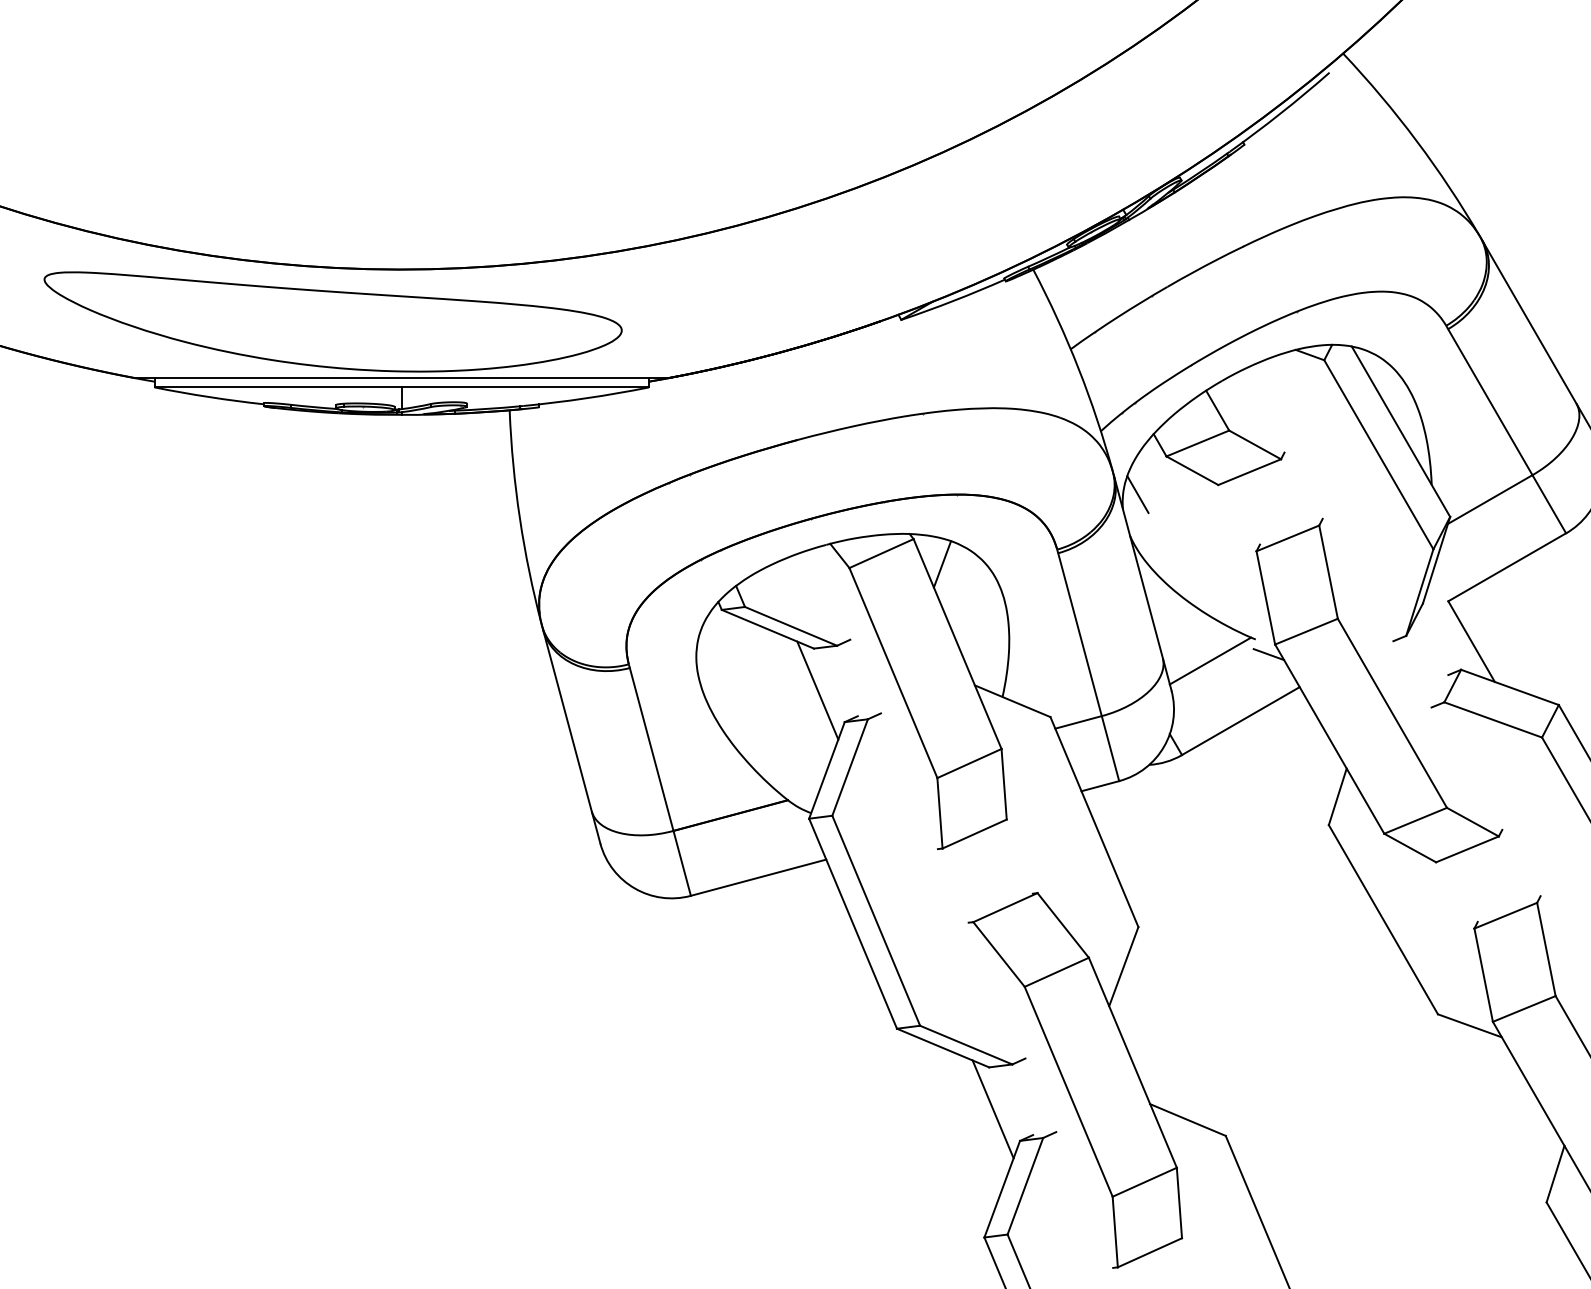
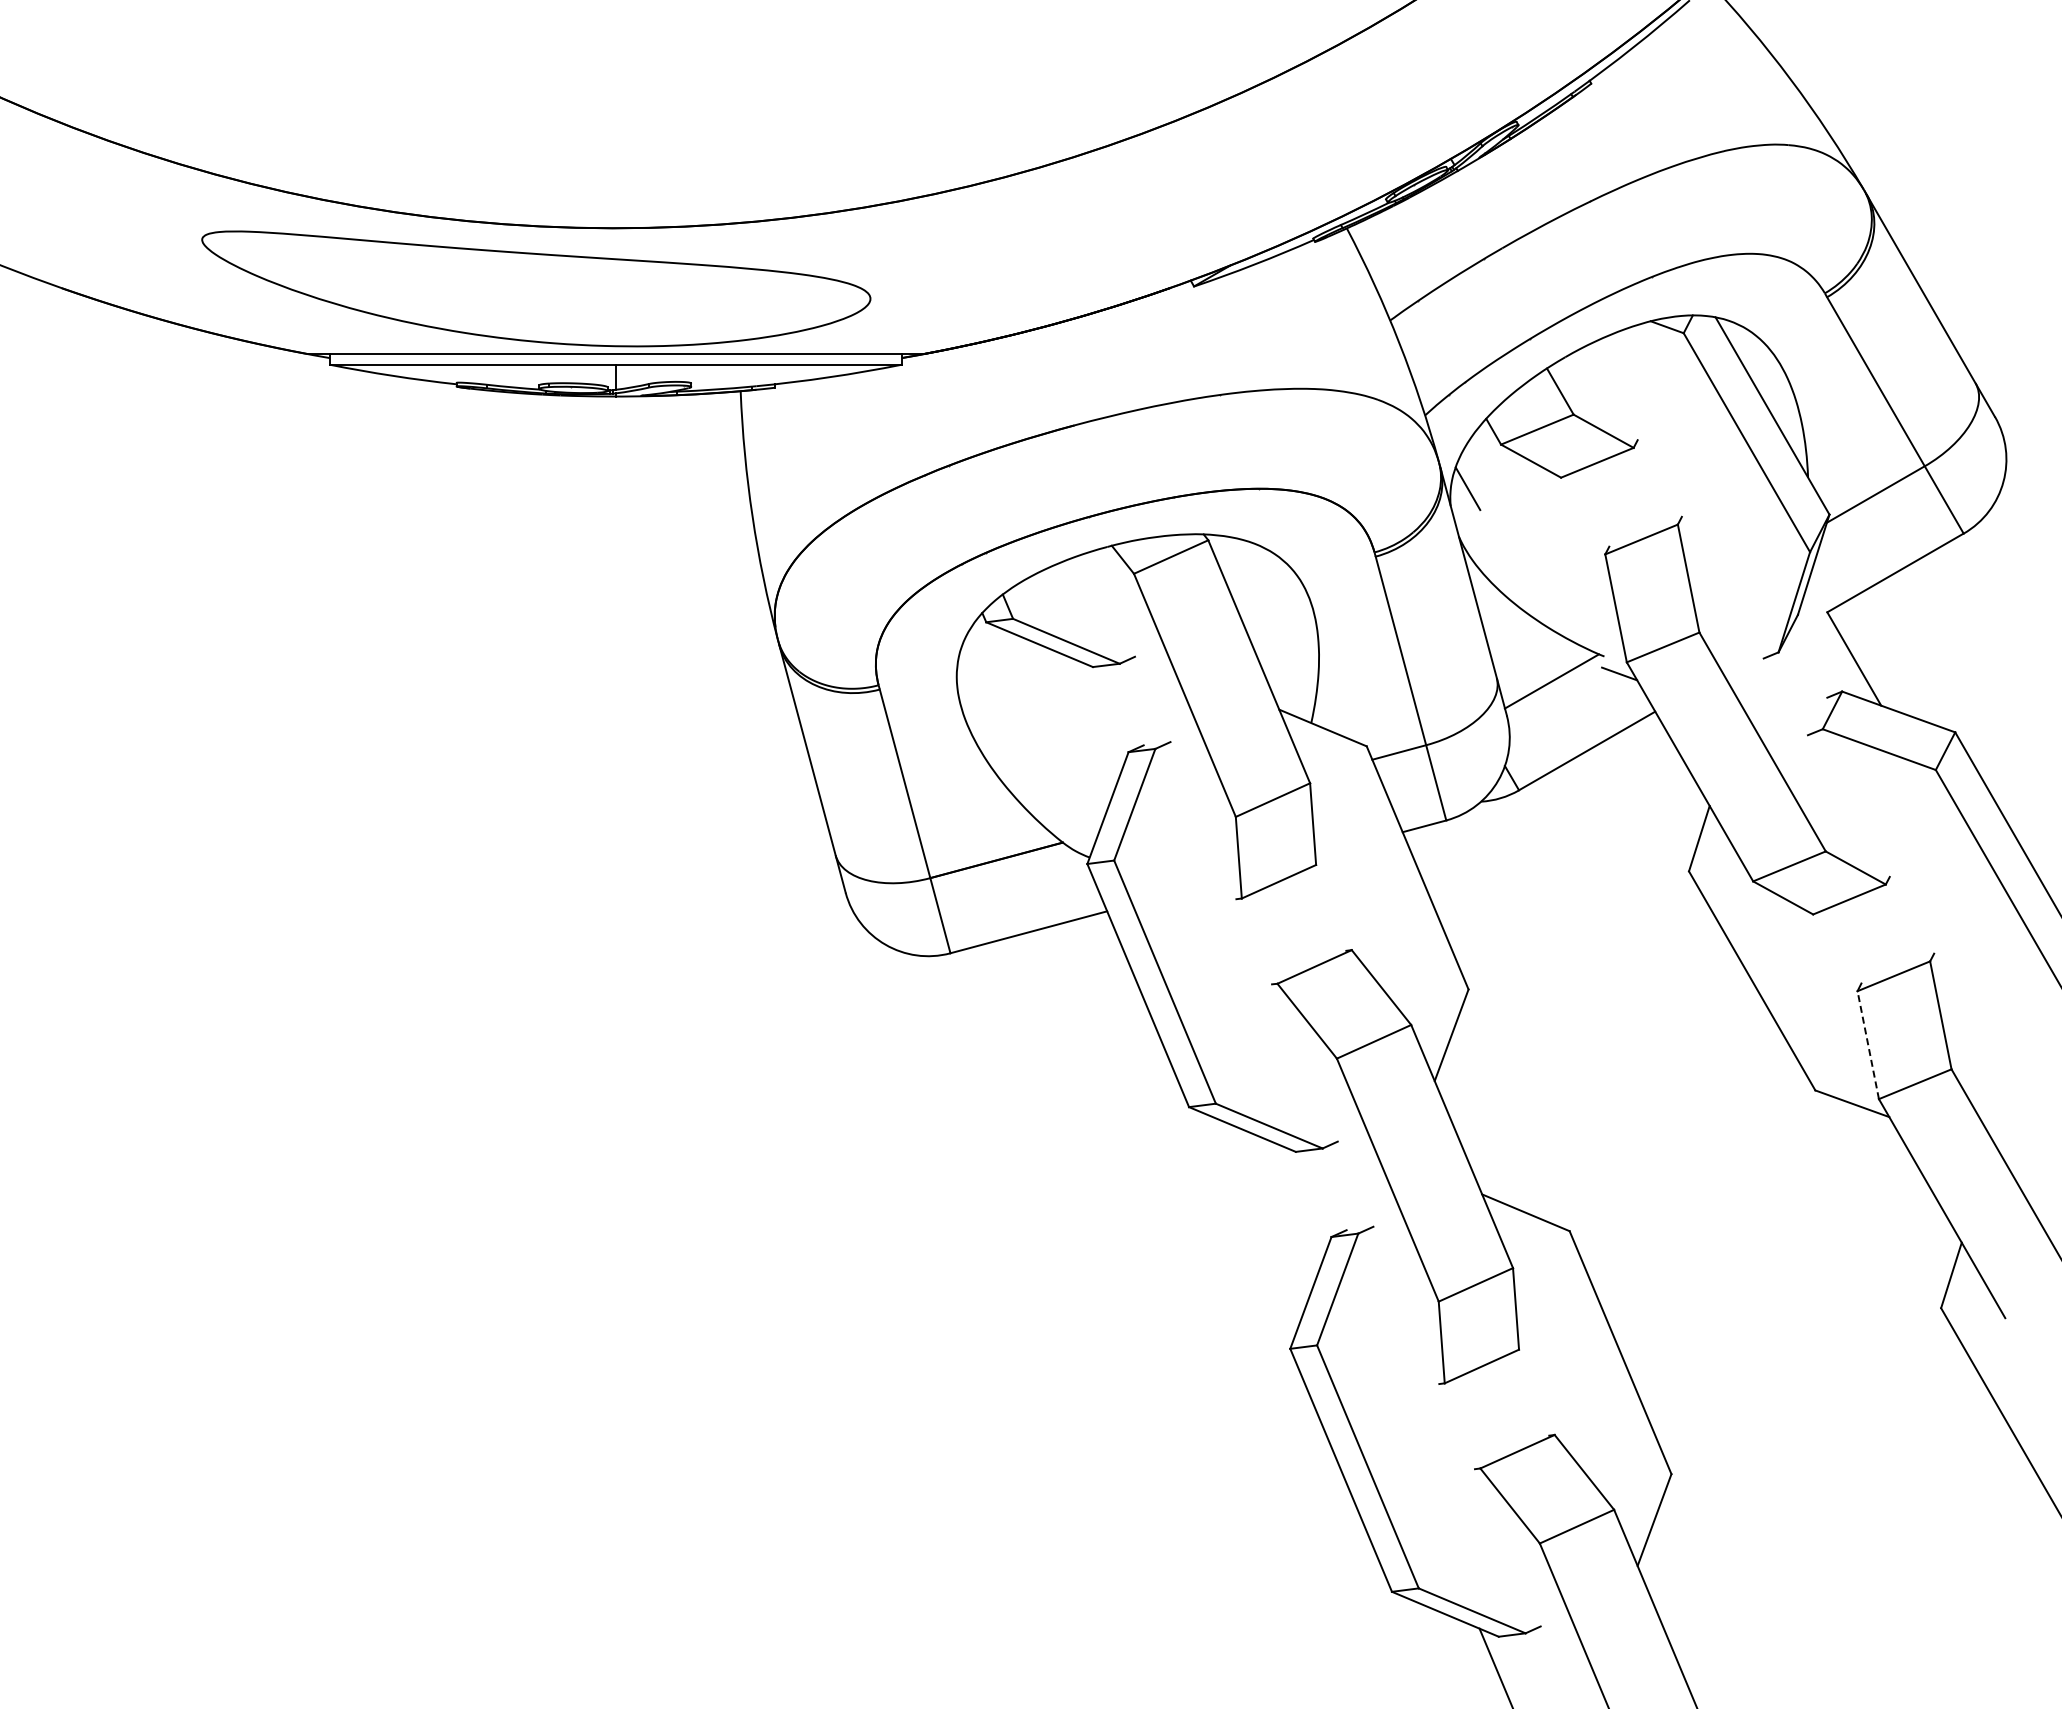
line: (942, 564) -> (1241, 569), removed
line: (817, 690) -> (1097, 715), removed
line: (1483, 974) -> (1868, 1044), solid -> dashed
line: (993, 1109) -> (1300, 1200), removed

